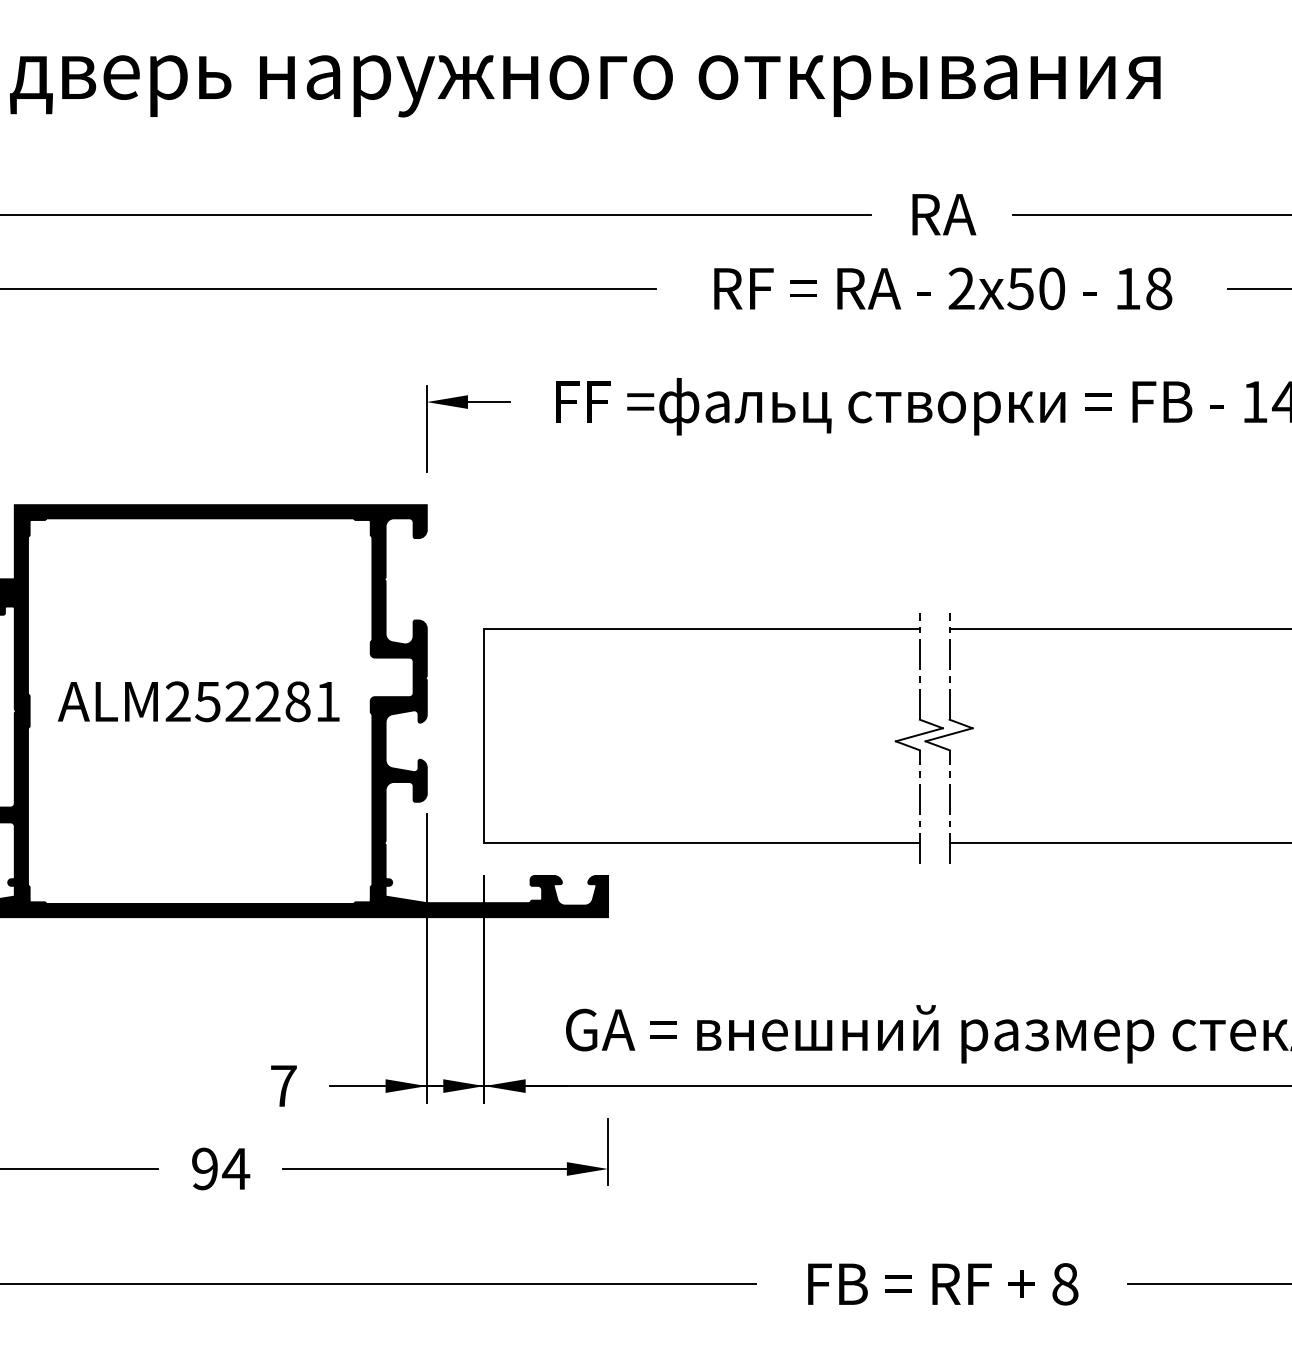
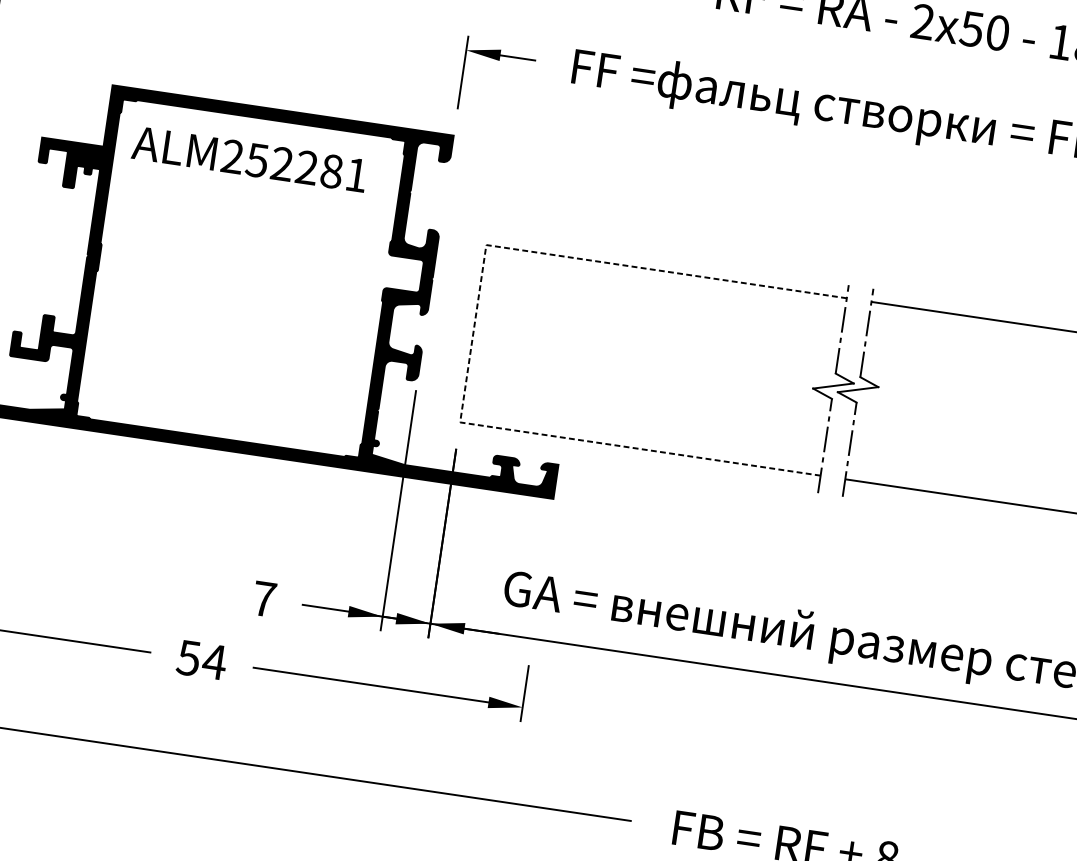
text: (198, 701) -> (249, 159), moved
line: (484, 735) -> (473, 333), solid -> dashed
text: (204, 1168) -> (188, 657), 94 -> 54

